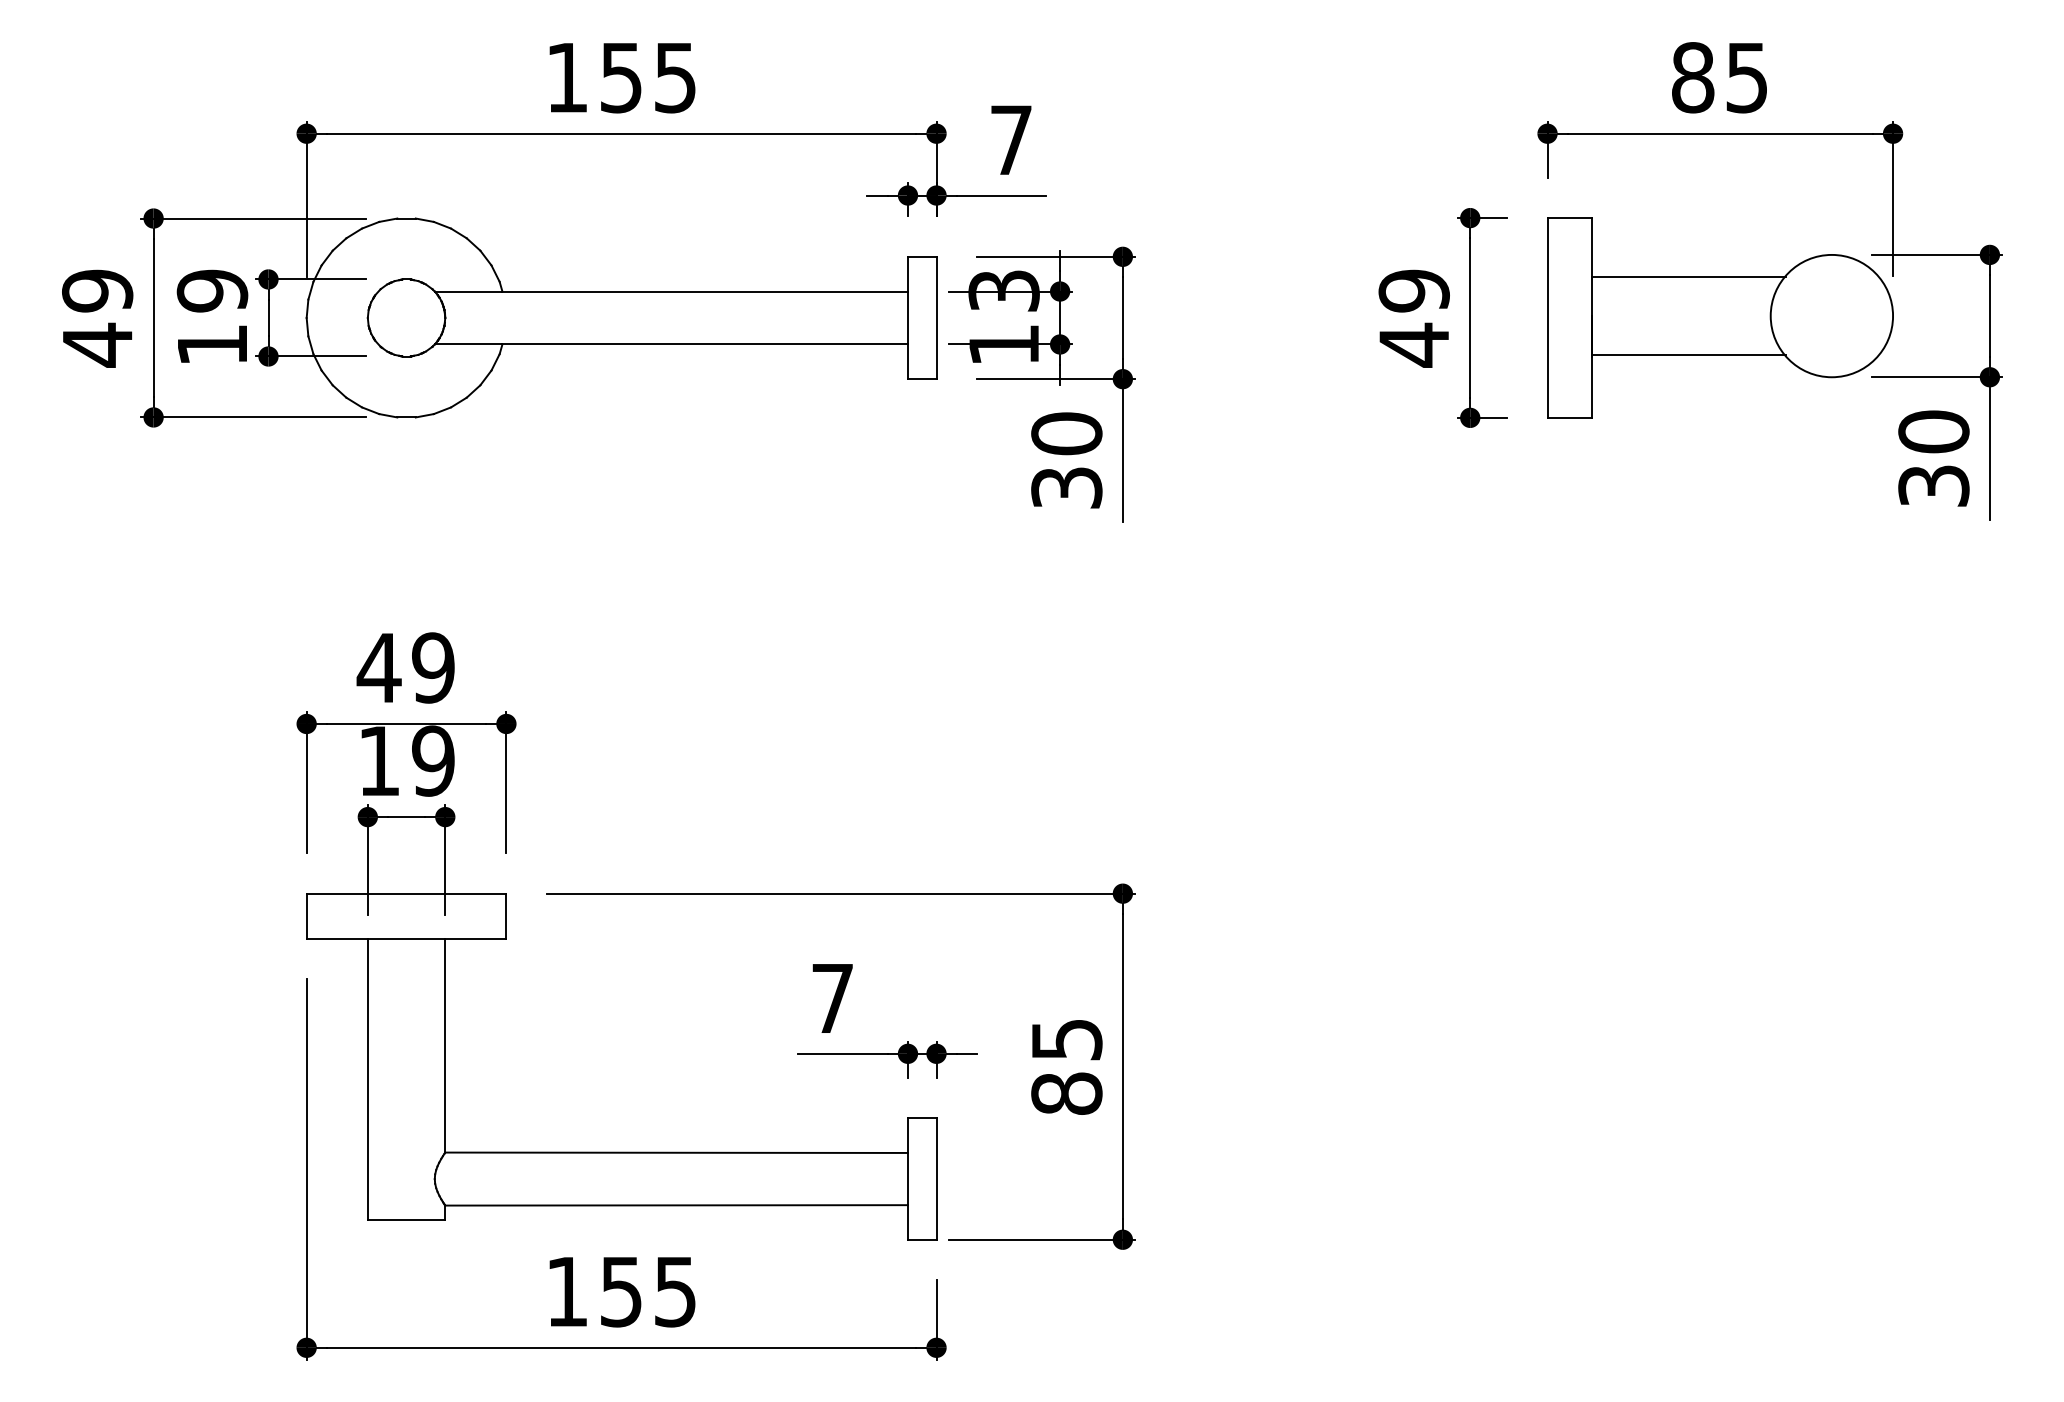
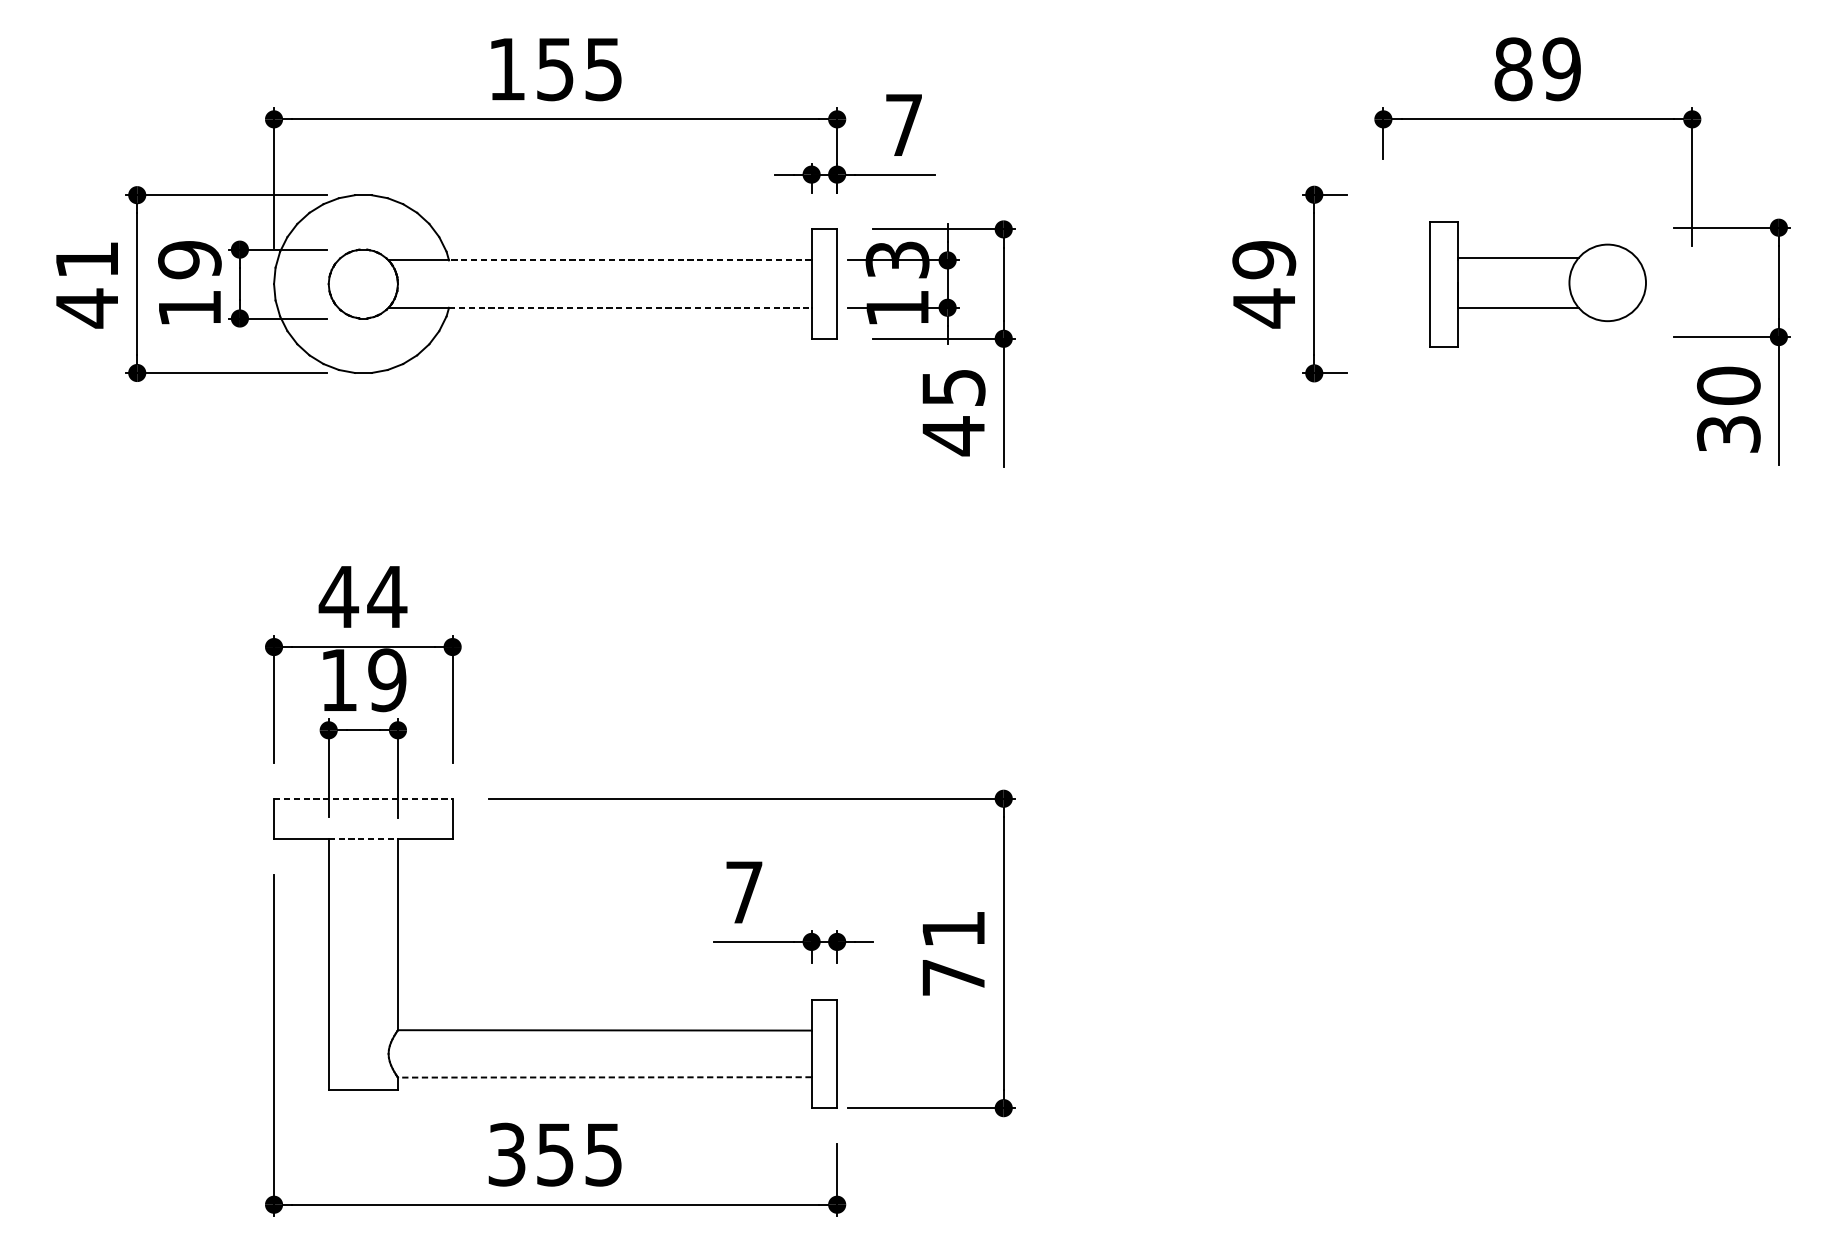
text: (1746, 77) -> (1561, 69), 85 -> 89
text: (97, 290) -> (87, 259), 49 -> 41
line: (705, 291) -> (630, 260), solid -> dashed
part: (1720, 317) -> (1538, 283), size x0.7
line: (705, 344) -> (630, 307), solid -> dashed
text: (1066, 461) -> (953, 412), 30 -> 45
text: (432, 667) -> (386, 596), 49 -> 44
line: (406, 893) -> (363, 798), solid -> dashed
line: (406, 938) -> (363, 838), solid -> dashed
text: (1066, 1067) -> (953, 954), 85 -> 71
line: (676, 1205) -> (604, 1077), solid -> dashed
text: (566, 1291) -> (506, 1154), 155 -> 355

